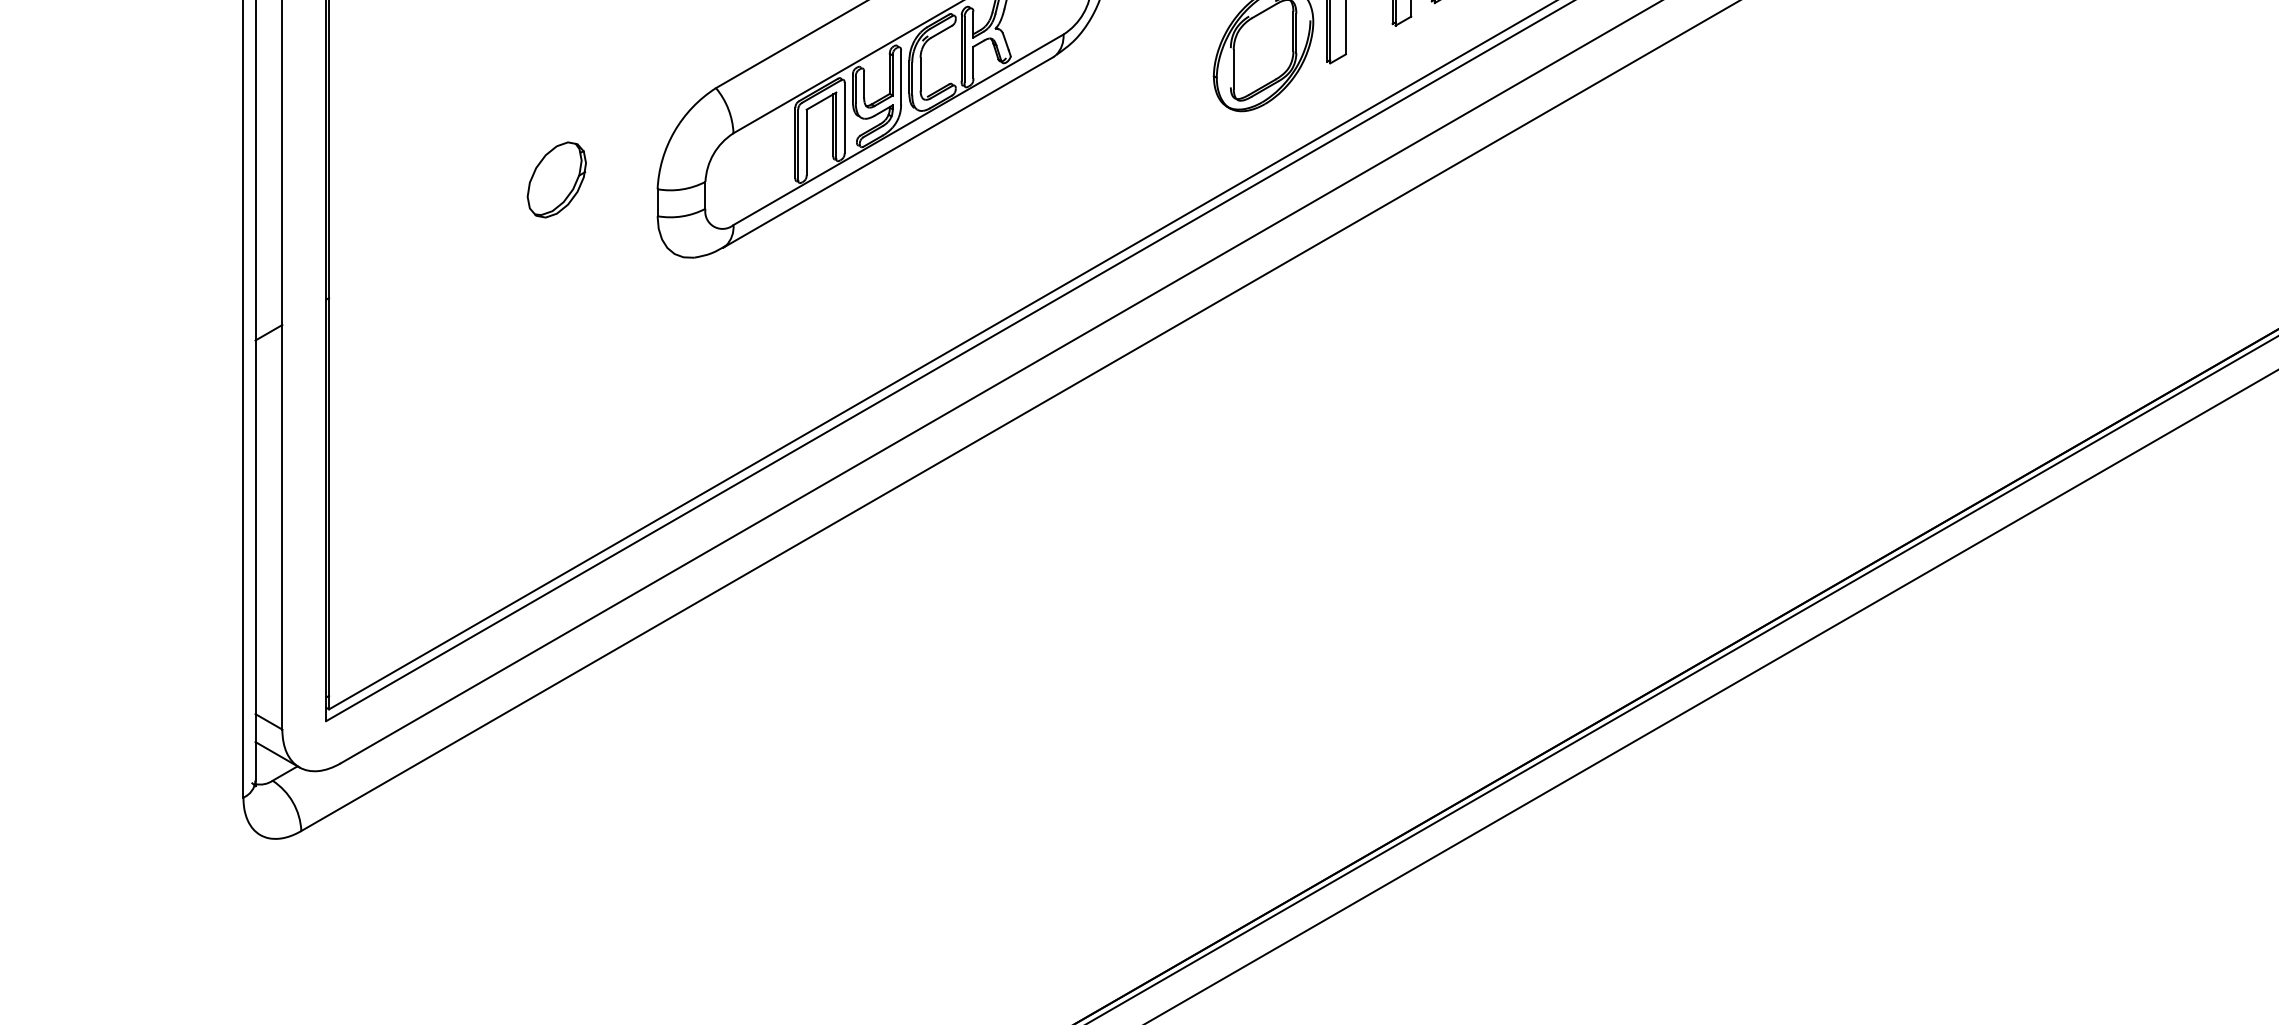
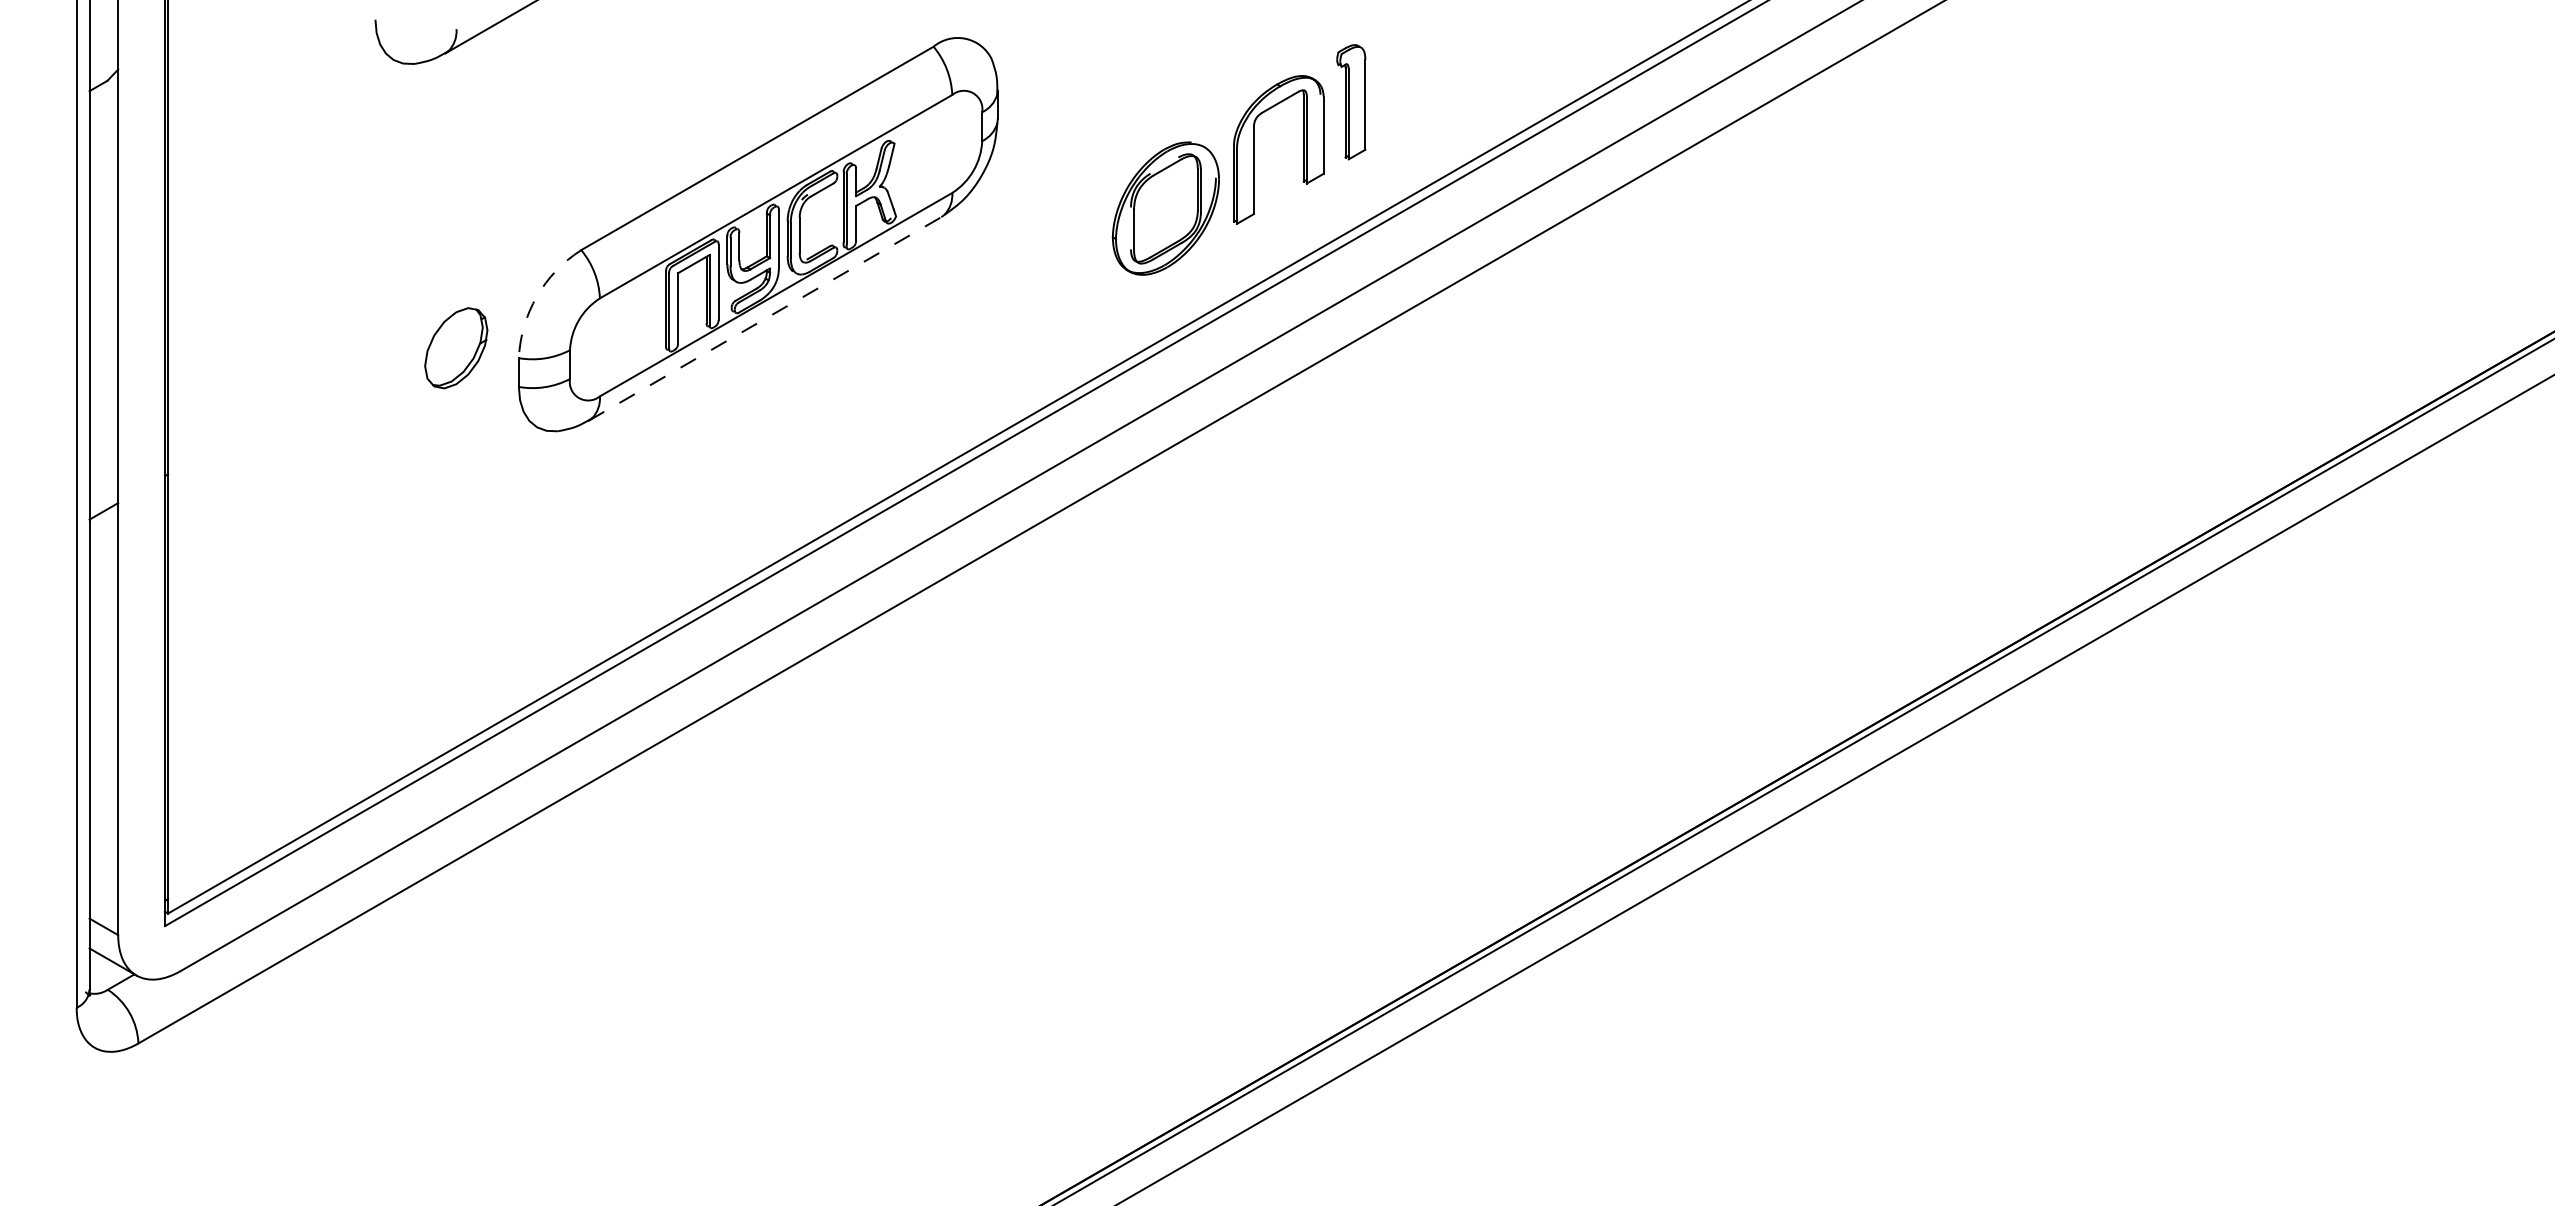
arc: (674, 131) -> (536, 296), solid -> dashed
line: (888, 152) -> (765, 318), solid -> dashed
part: (557, 180) -> (456, 348), moved

